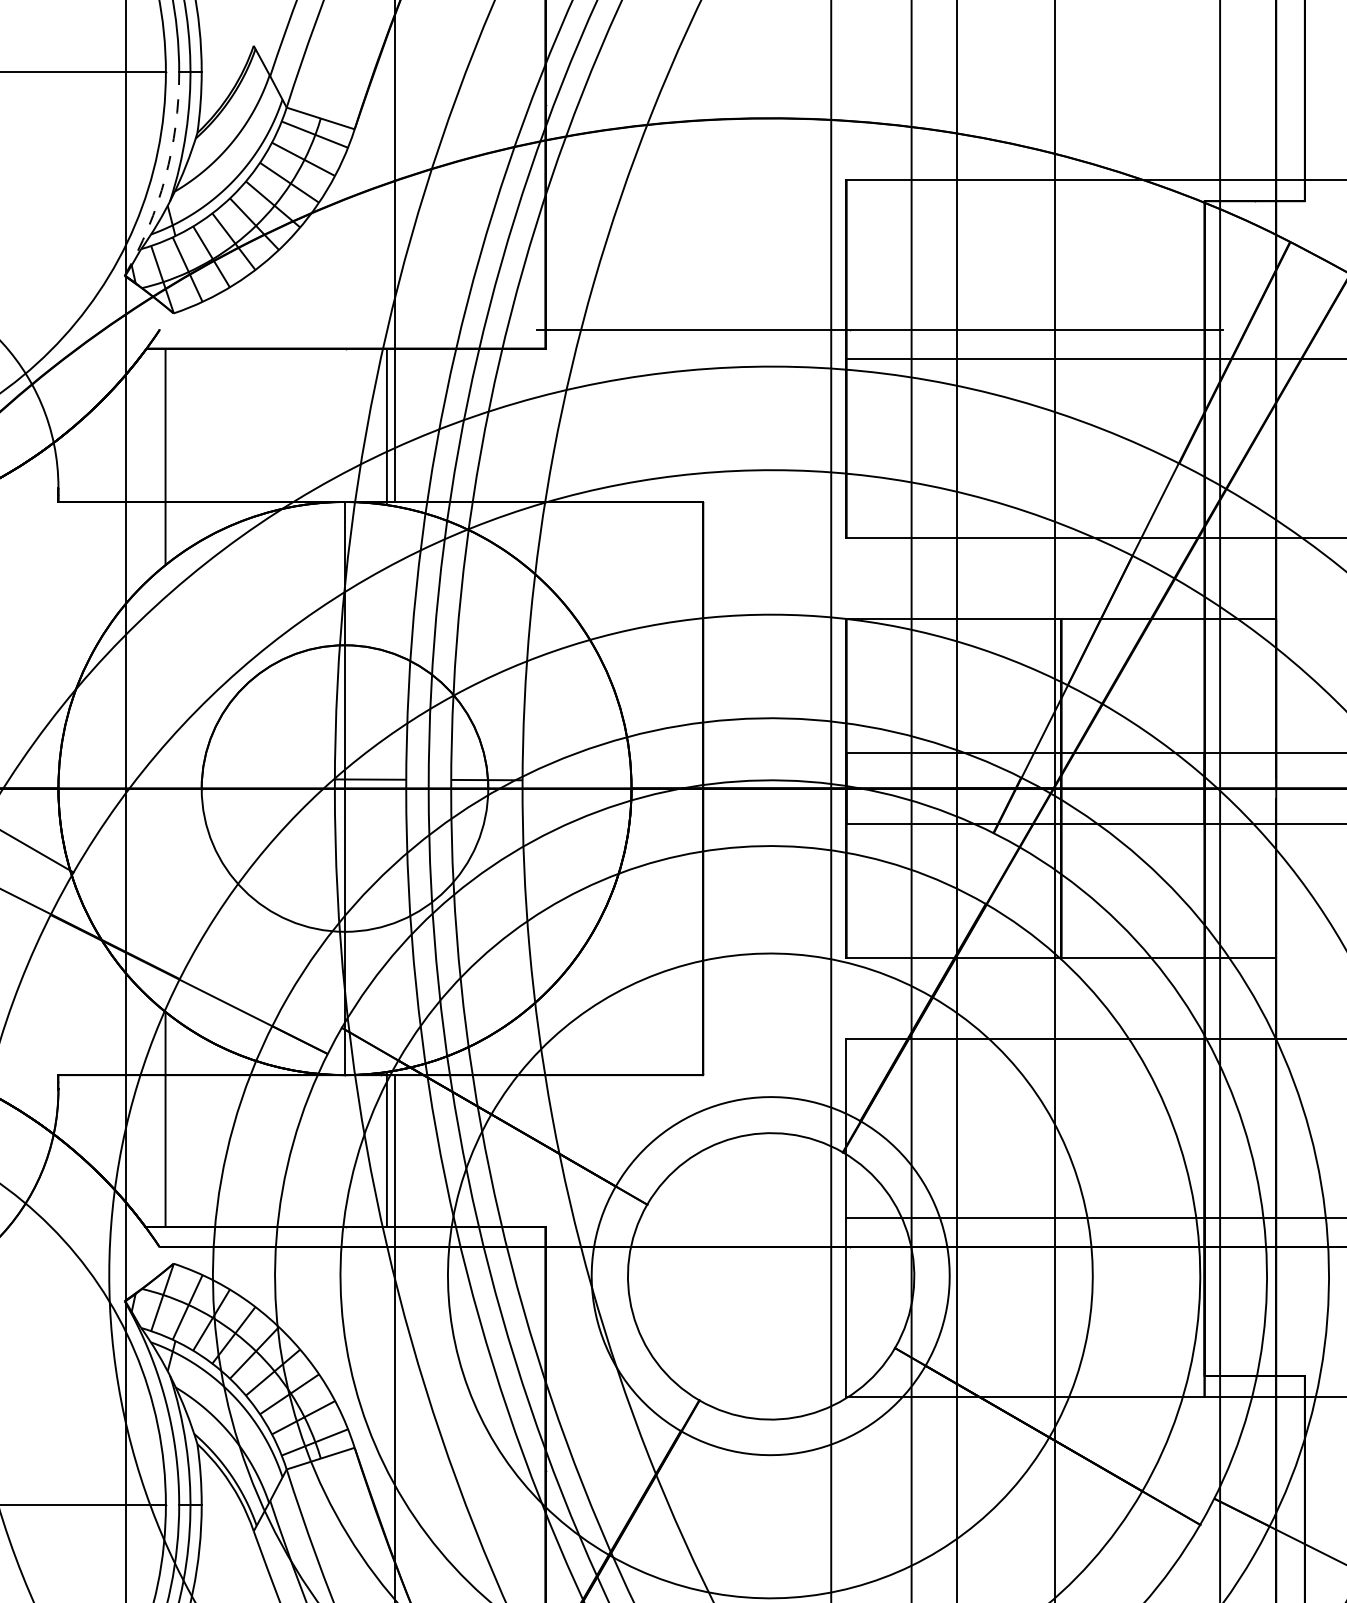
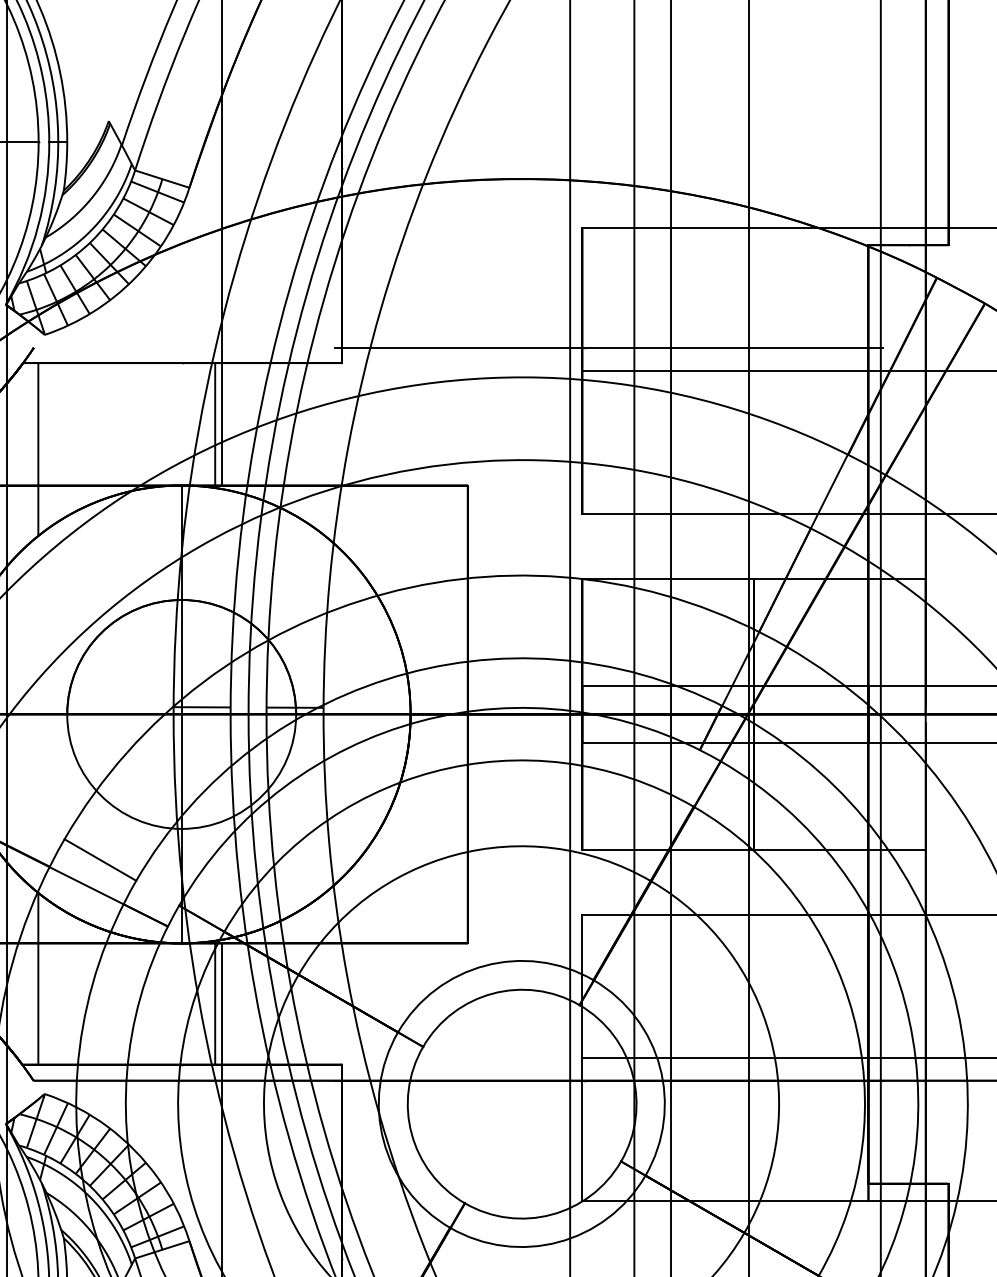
arc: (165, 177) -> (38, 226), dashed -> solid
line: (243, 970) -> (100, 859), added

